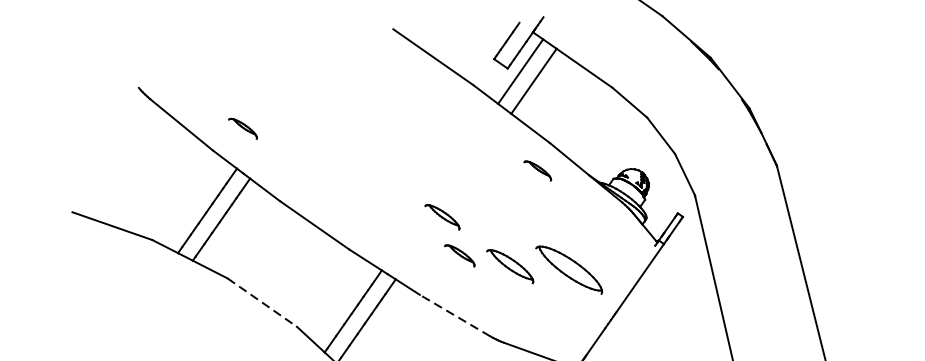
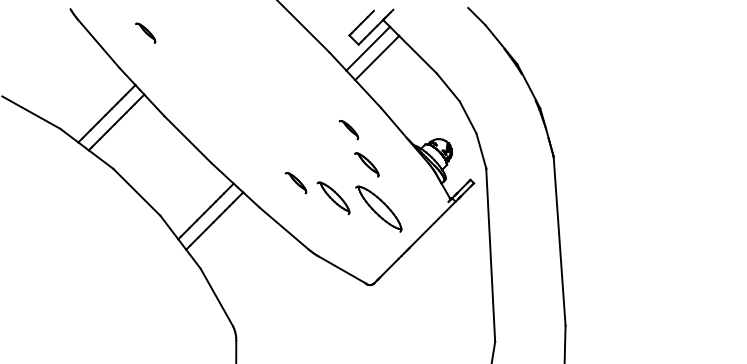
part: (242, 128) -> (145, 32), moved
part: (537, 171) -> (348, 130), moved
part: (441, 217) -> (366, 164), moved
line: (263, 302) -> (137, 192), dashed -> solid
line: (454, 315) -> (283, 228), dashed -> solid

